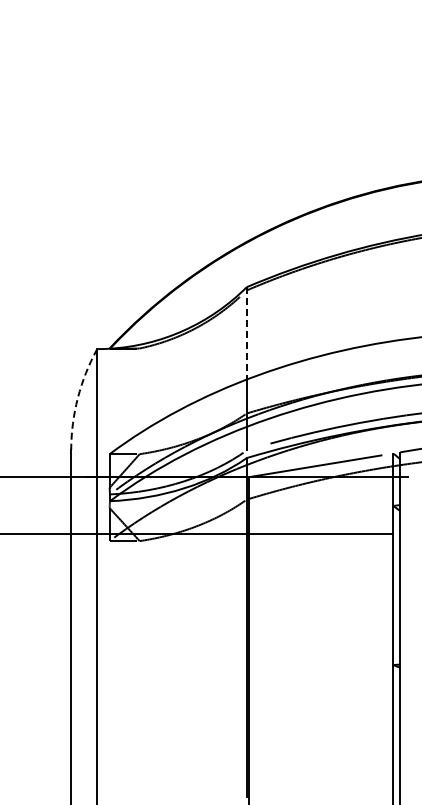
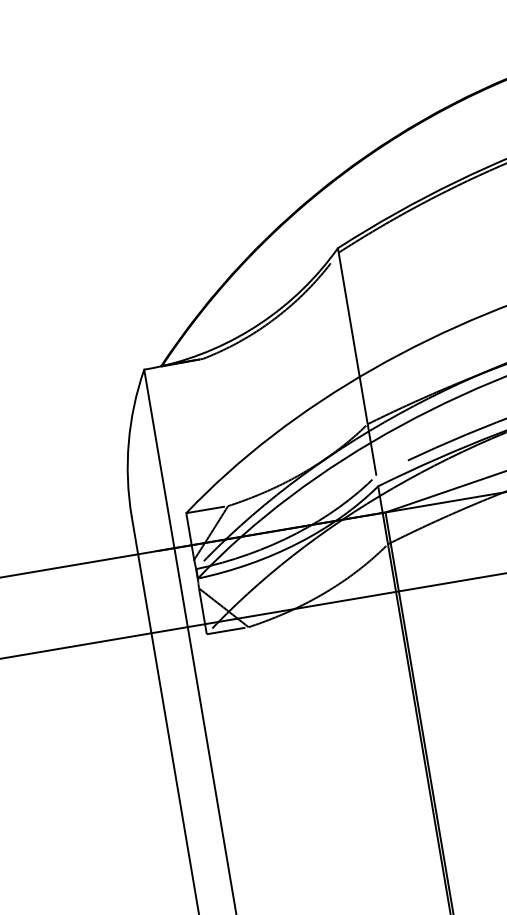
line: (246, 333) -> (348, 312), dashed -> solid
arc: (77, 398) -> (128, 443), dashed -> solid

